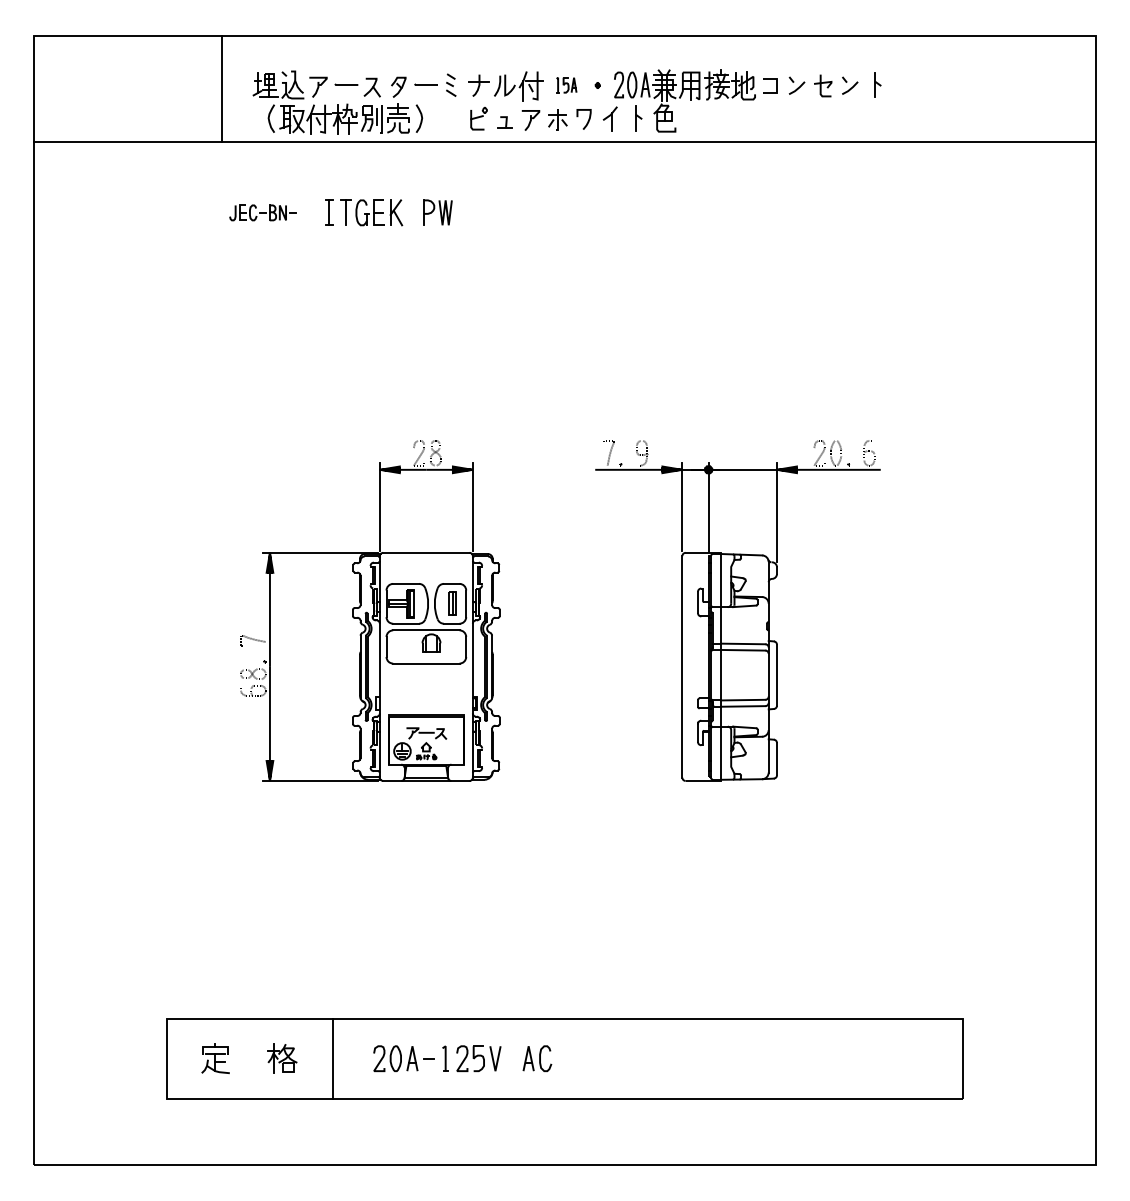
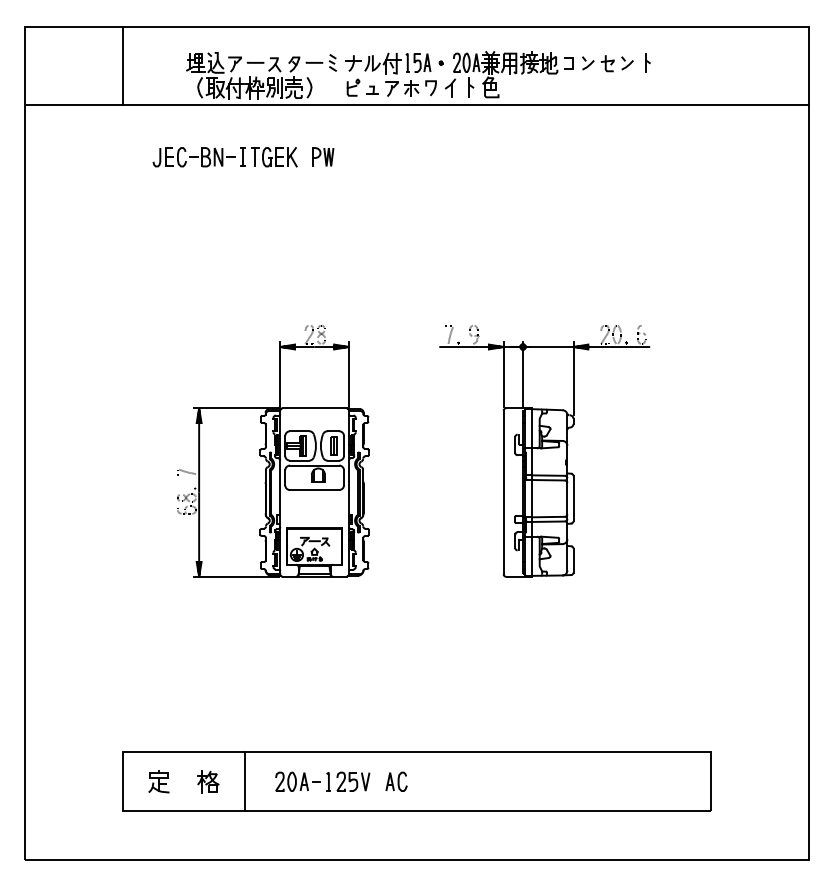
part: (566, 85) -> (418, 63), size x1.67
line: (221, 89) -> (122, 66), moved
part: (262, 212) -> (193, 157), size x1.67

